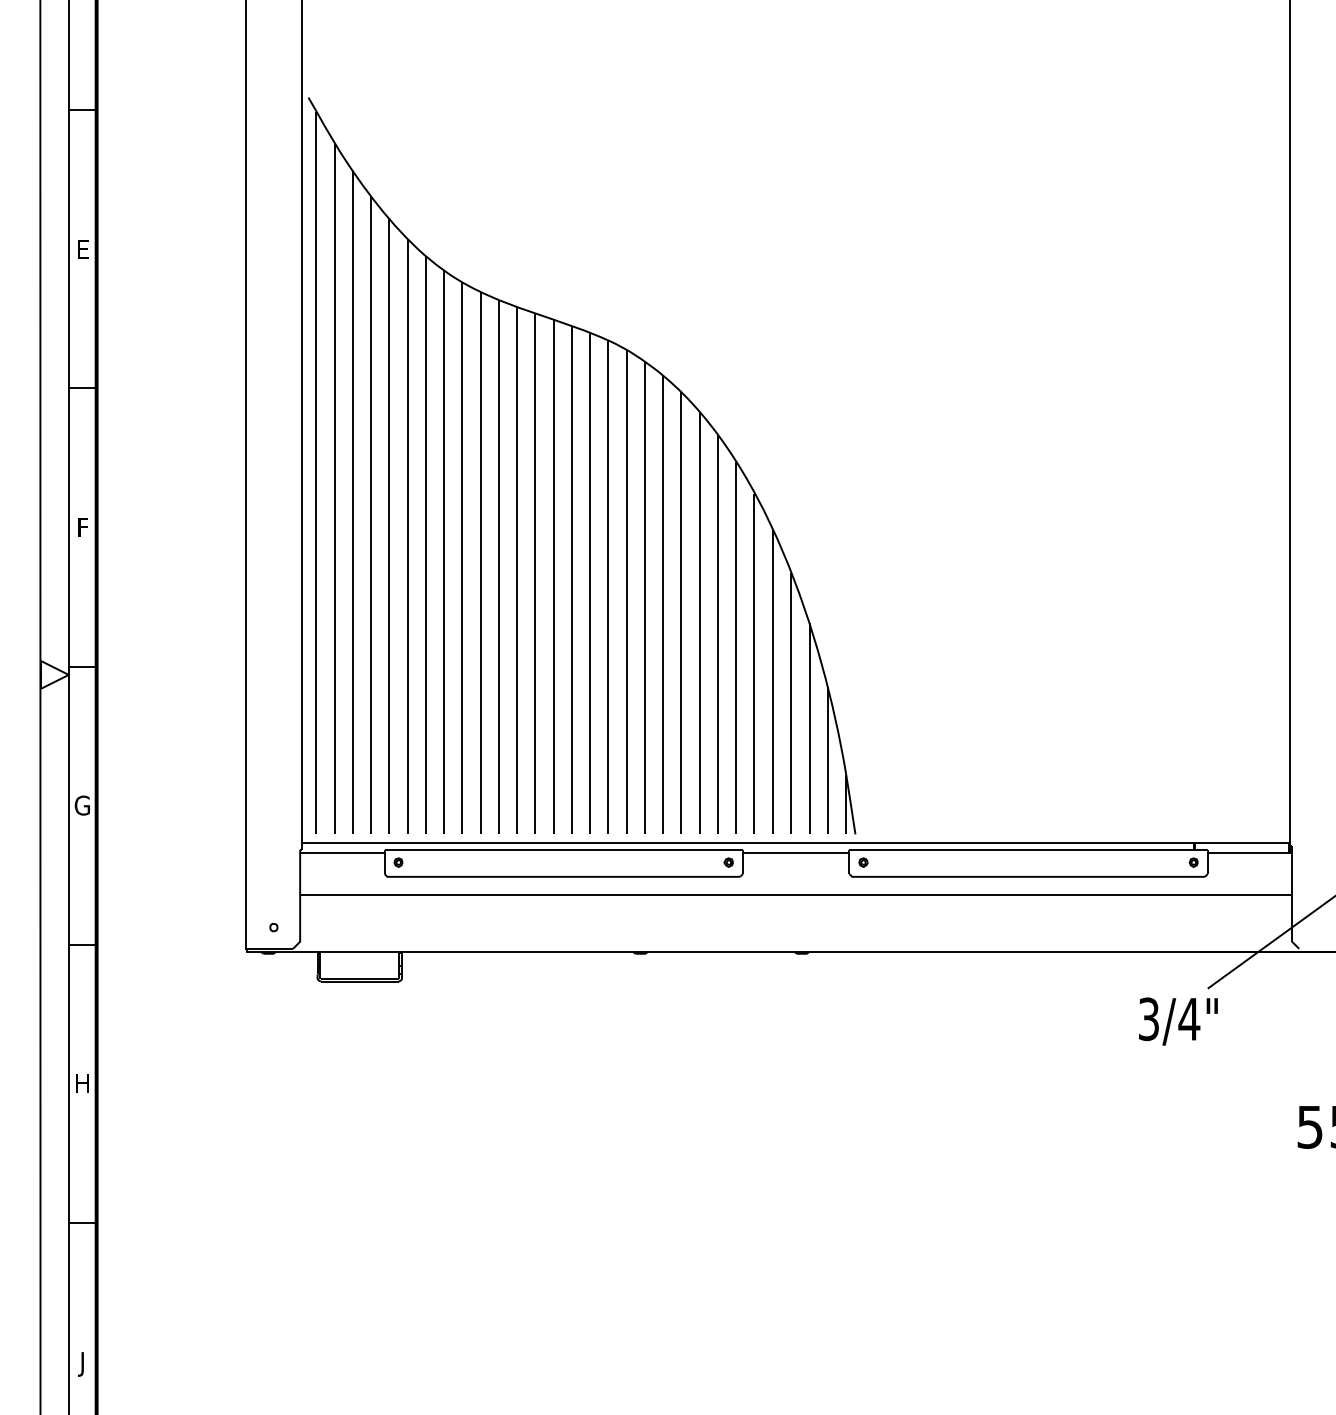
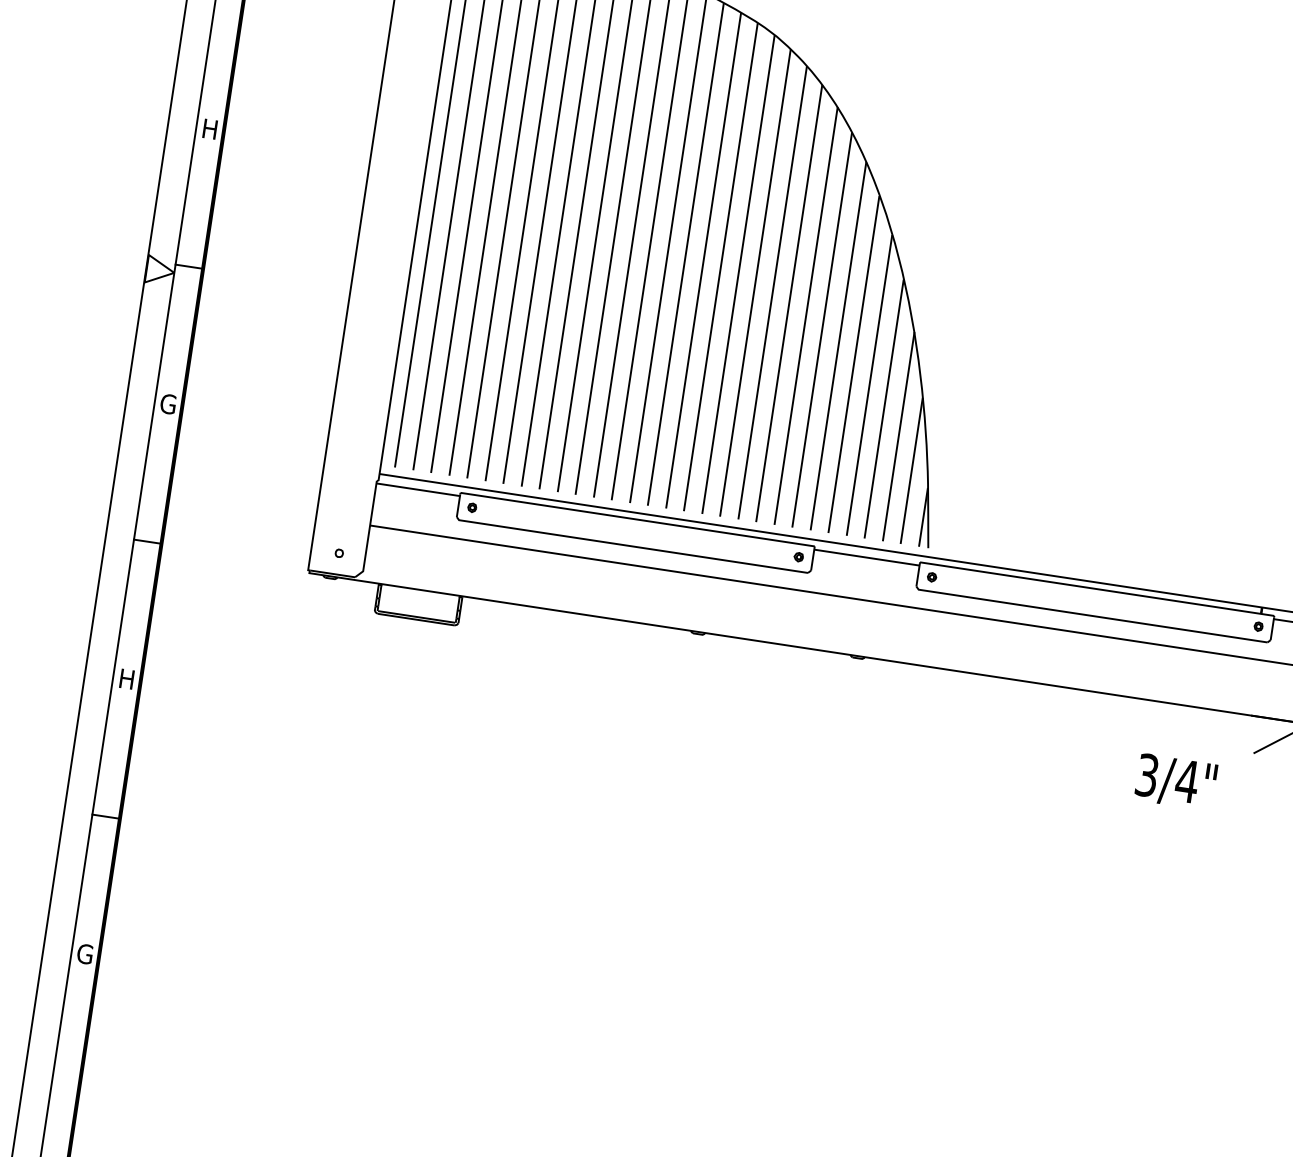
text: (82, 527) -> (209, 129), F -> H
text: (1178, 1021) -> (1176, 782), moved
text: (81, 1363) -> (83, 955), J -> G

